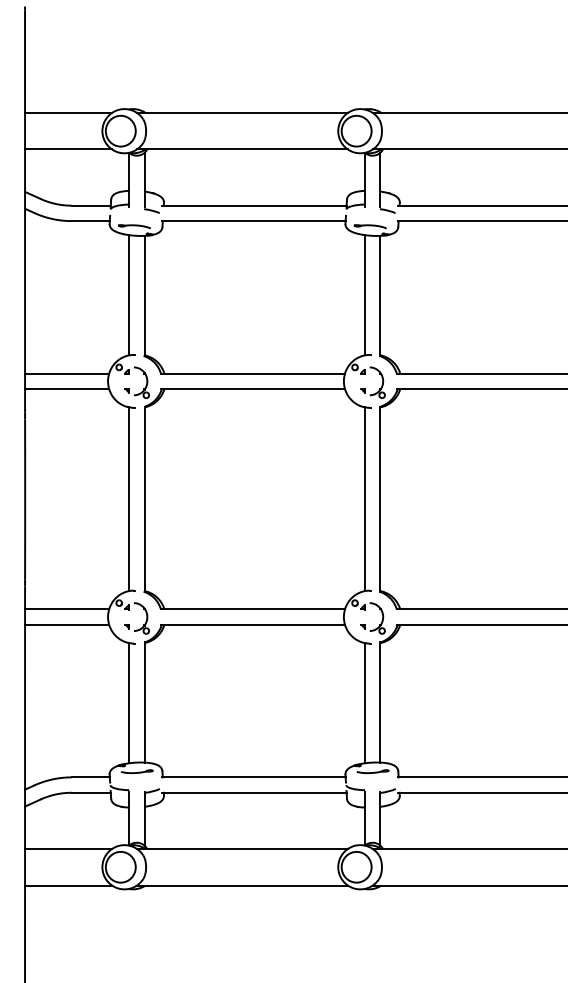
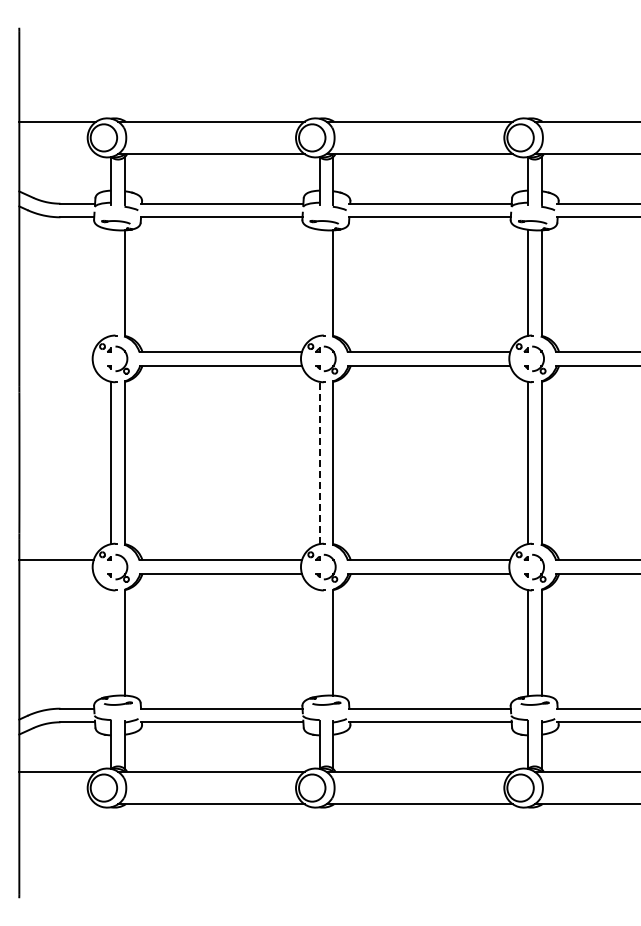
line: (68, 149) -> (57, 154), removed
line: (129, 294) -> (111, 282), removed
line: (364, 294) -> (319, 282), removed
line: (67, 374) -> (56, 352), removed
line: (67, 388) -> (56, 365), removed
line: (364, 498) -> (319, 462), solid -> dashed
line: (67, 624) -> (56, 573), removed
line: (129, 703) -> (111, 643), removed
line: (364, 703) -> (319, 643), removed
line: (68, 885) -> (57, 804), removed

